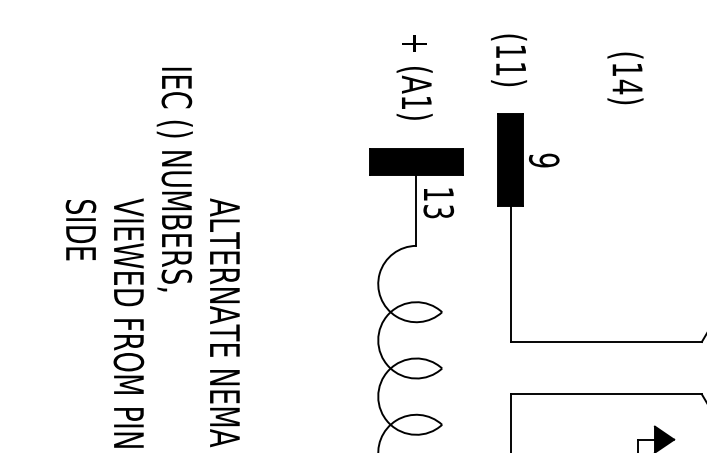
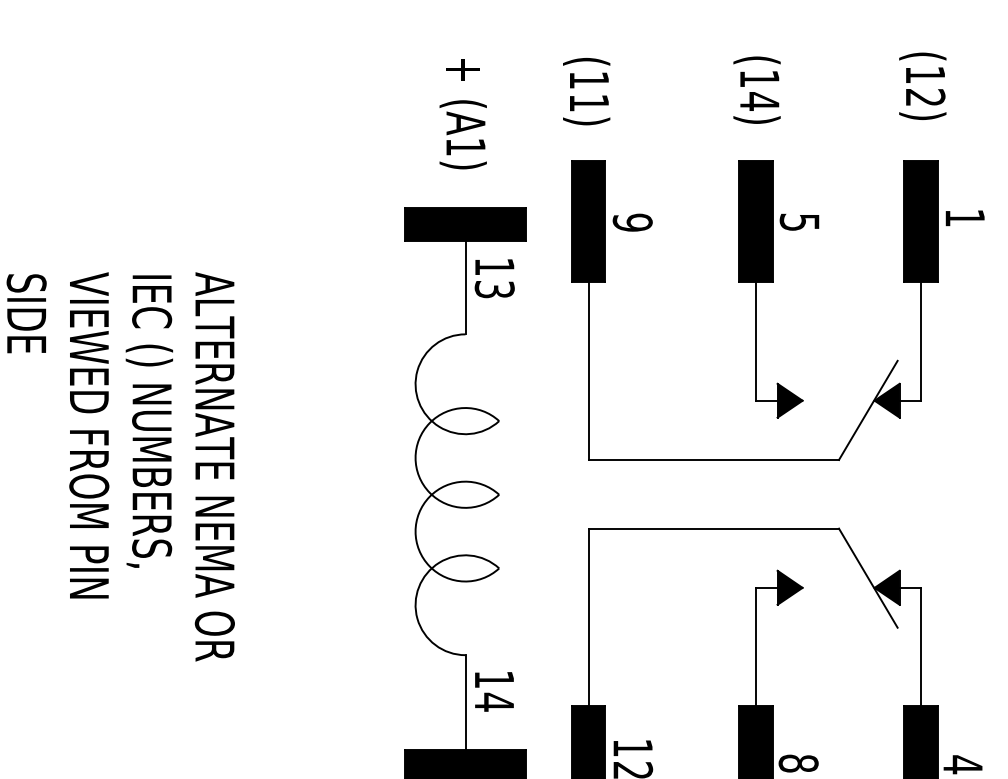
text: (625, 77) -> (756, 89), moved
text: (174, 179) -> (148, 421), moved
part: (651, 206) -> (773, 282), added

